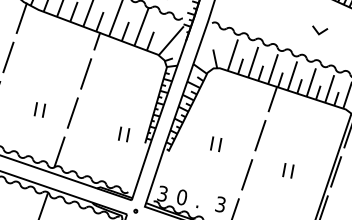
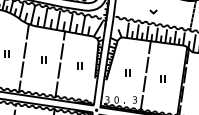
line: (317, 29) -> (152, 11), moved
part: (39, 108) -> (43, 59), moved
part: (123, 133) -> (79, 65), moved

